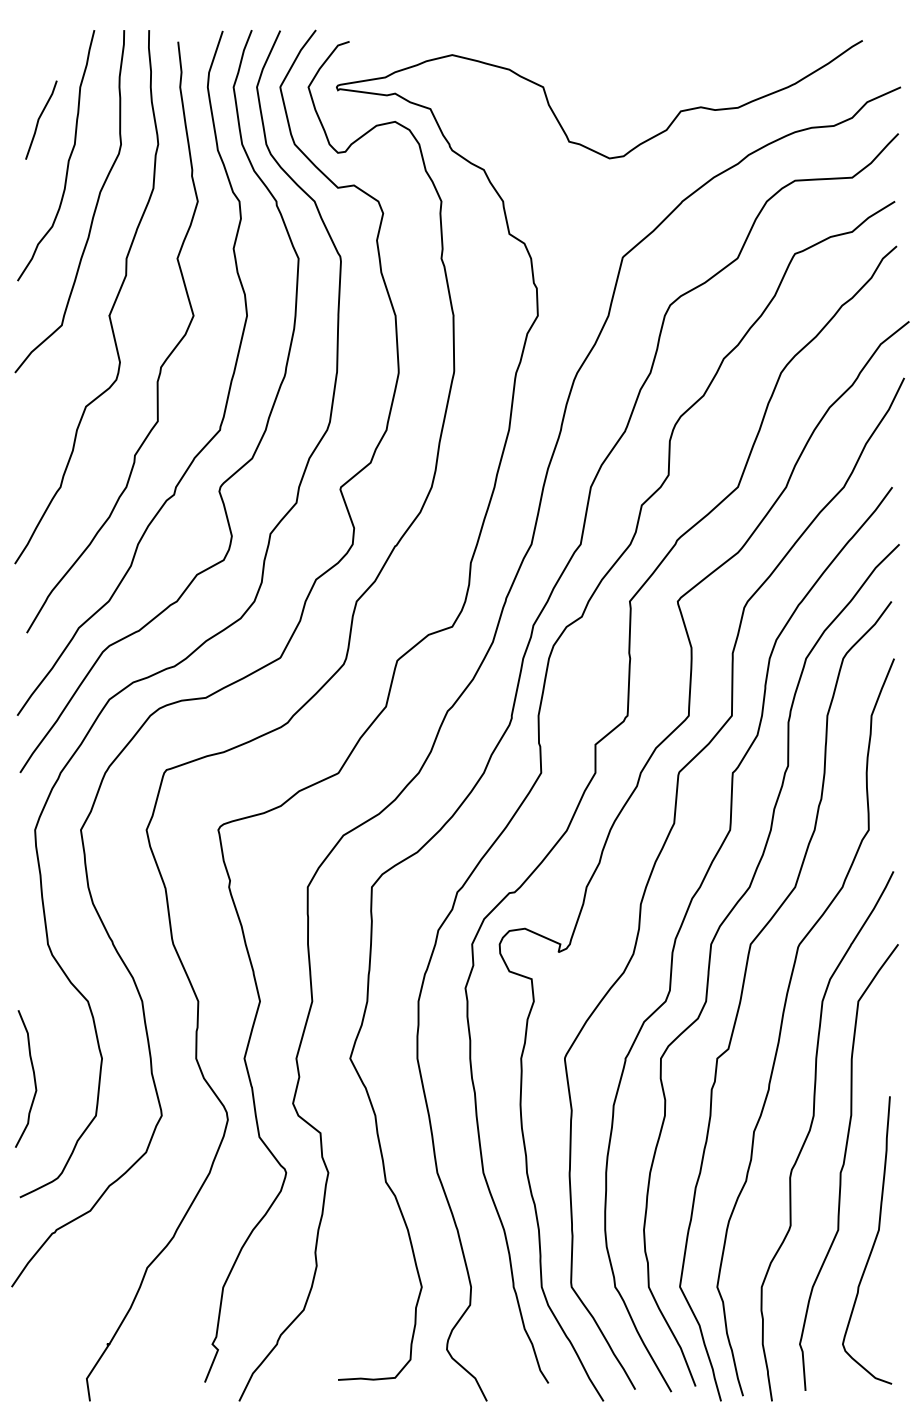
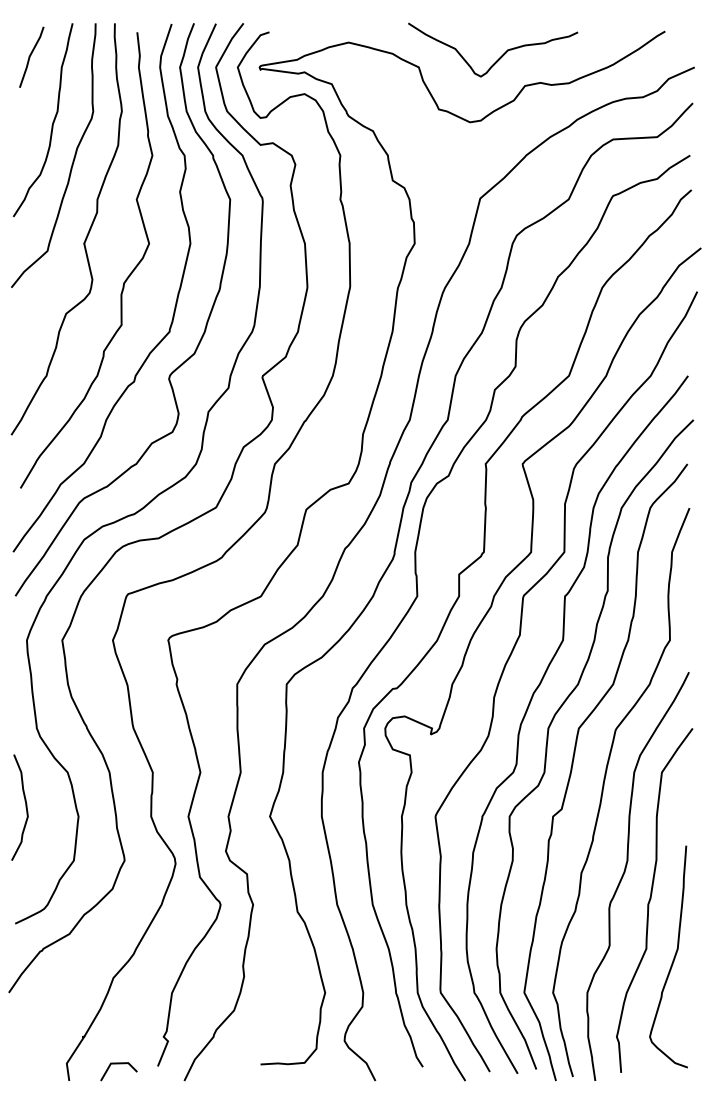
curve: (649, 73) -> (500, 56), added
line: (40, 118) -> (31, 56), moved
curve: (33, 1078) -> (25, 807), moved
line: (154, 1379) -> (119, 1064), added

